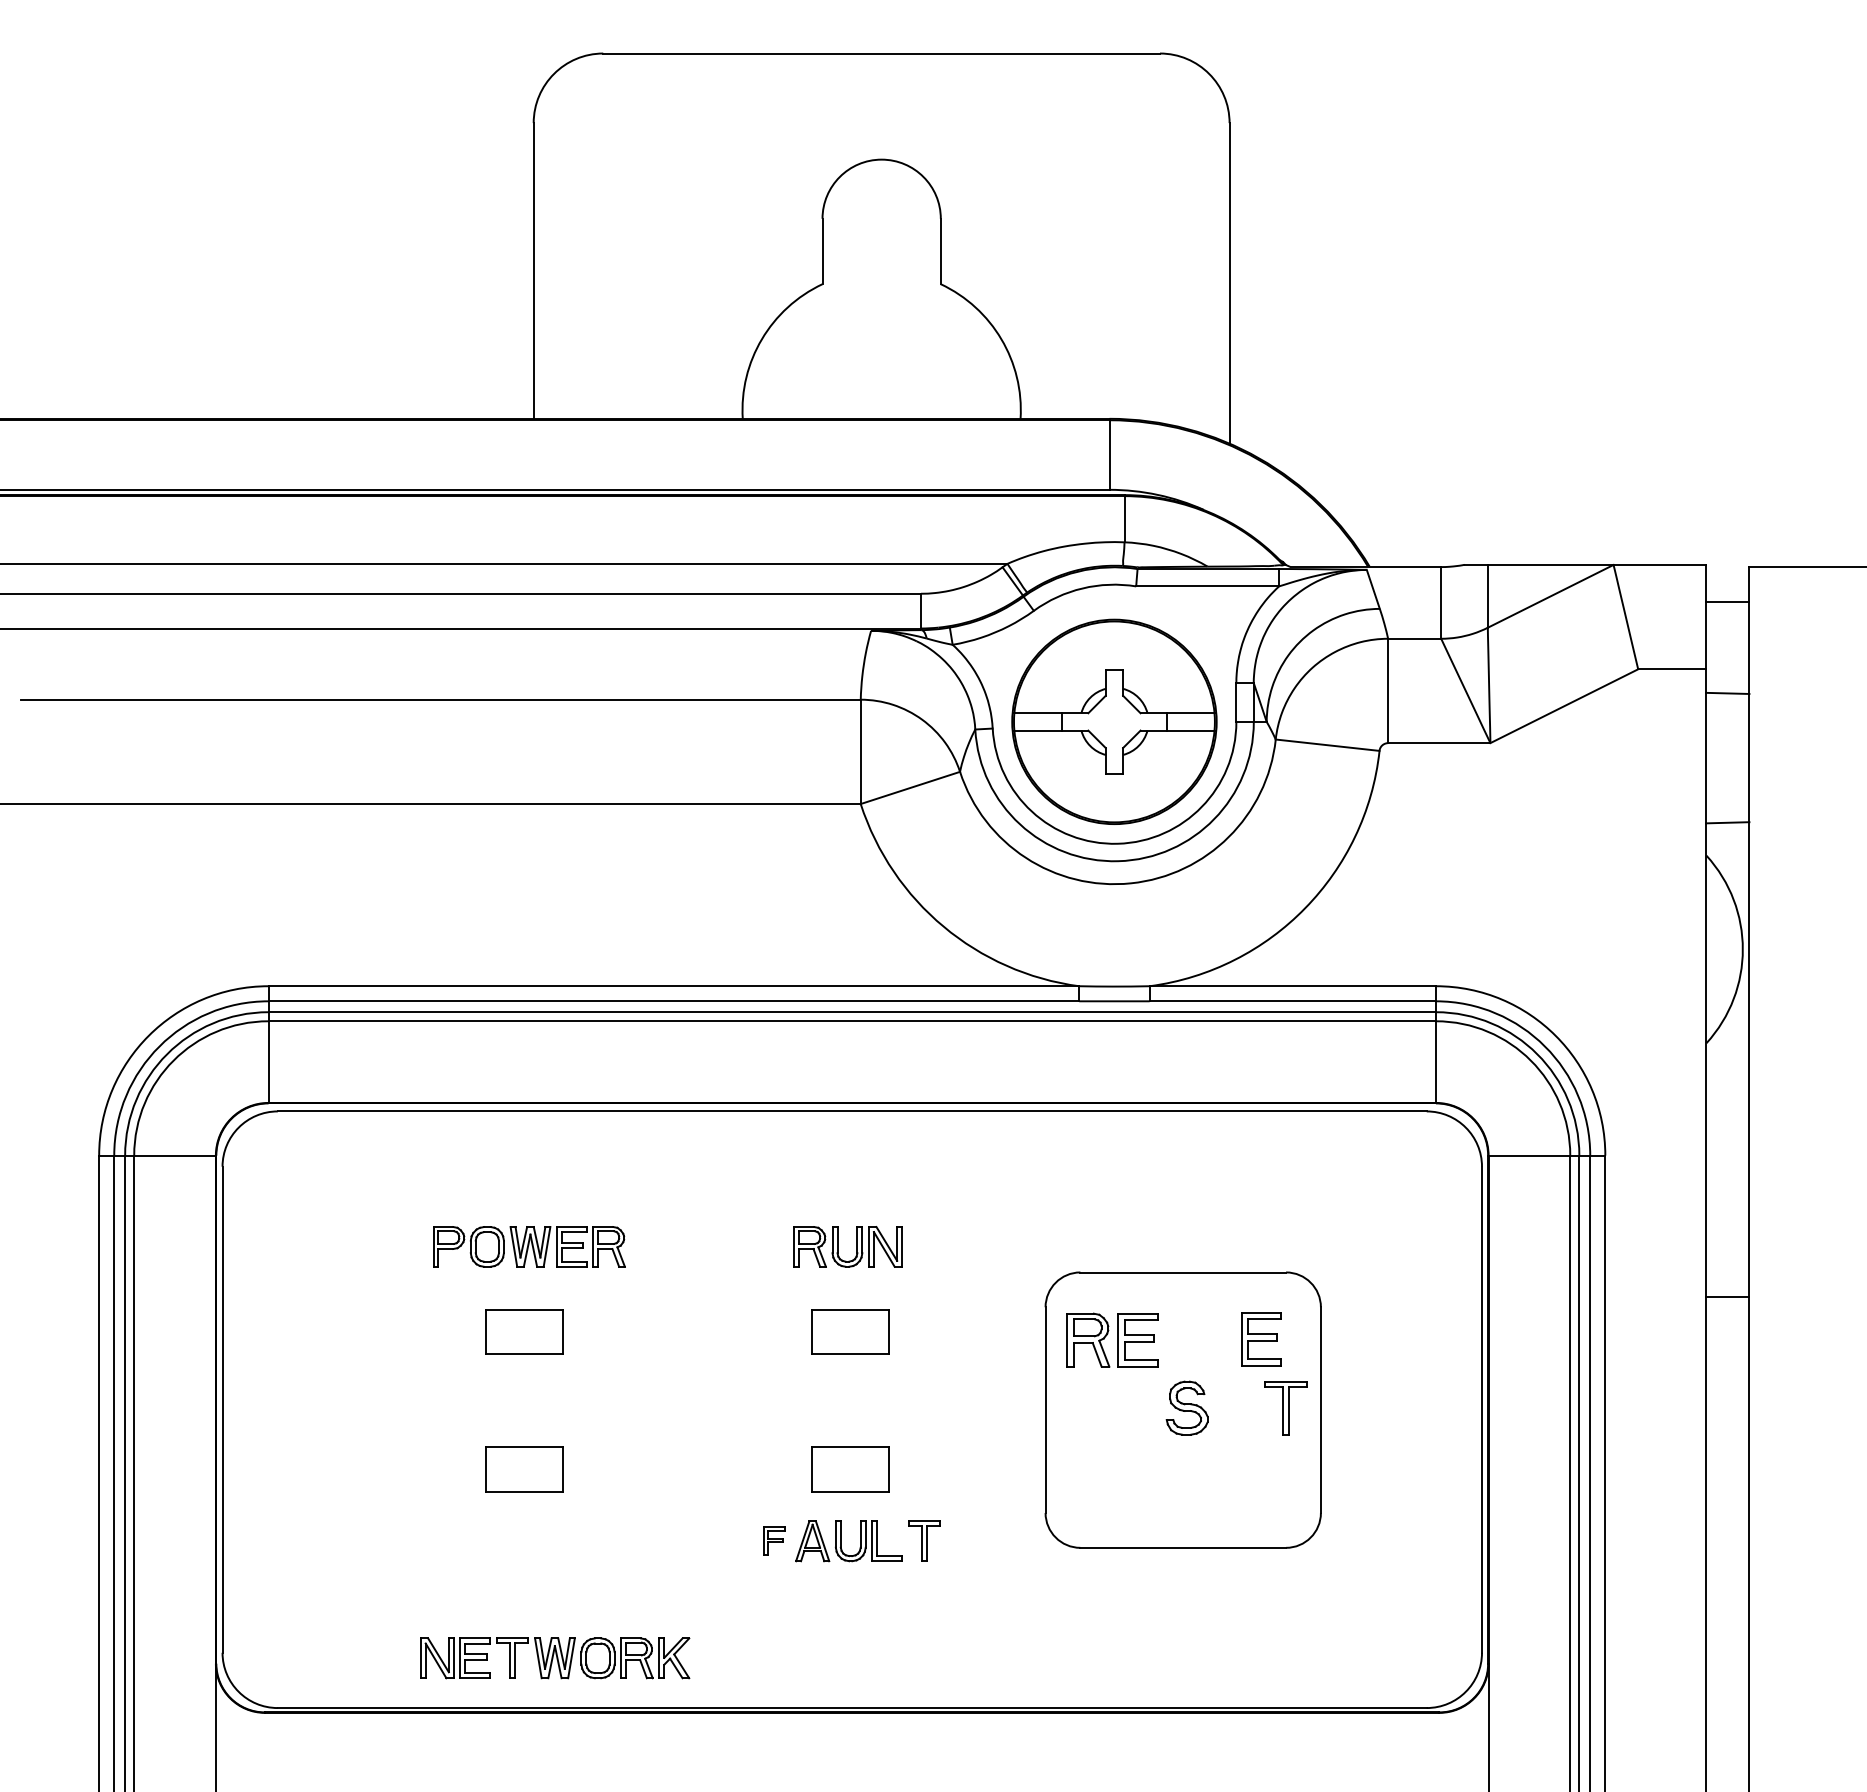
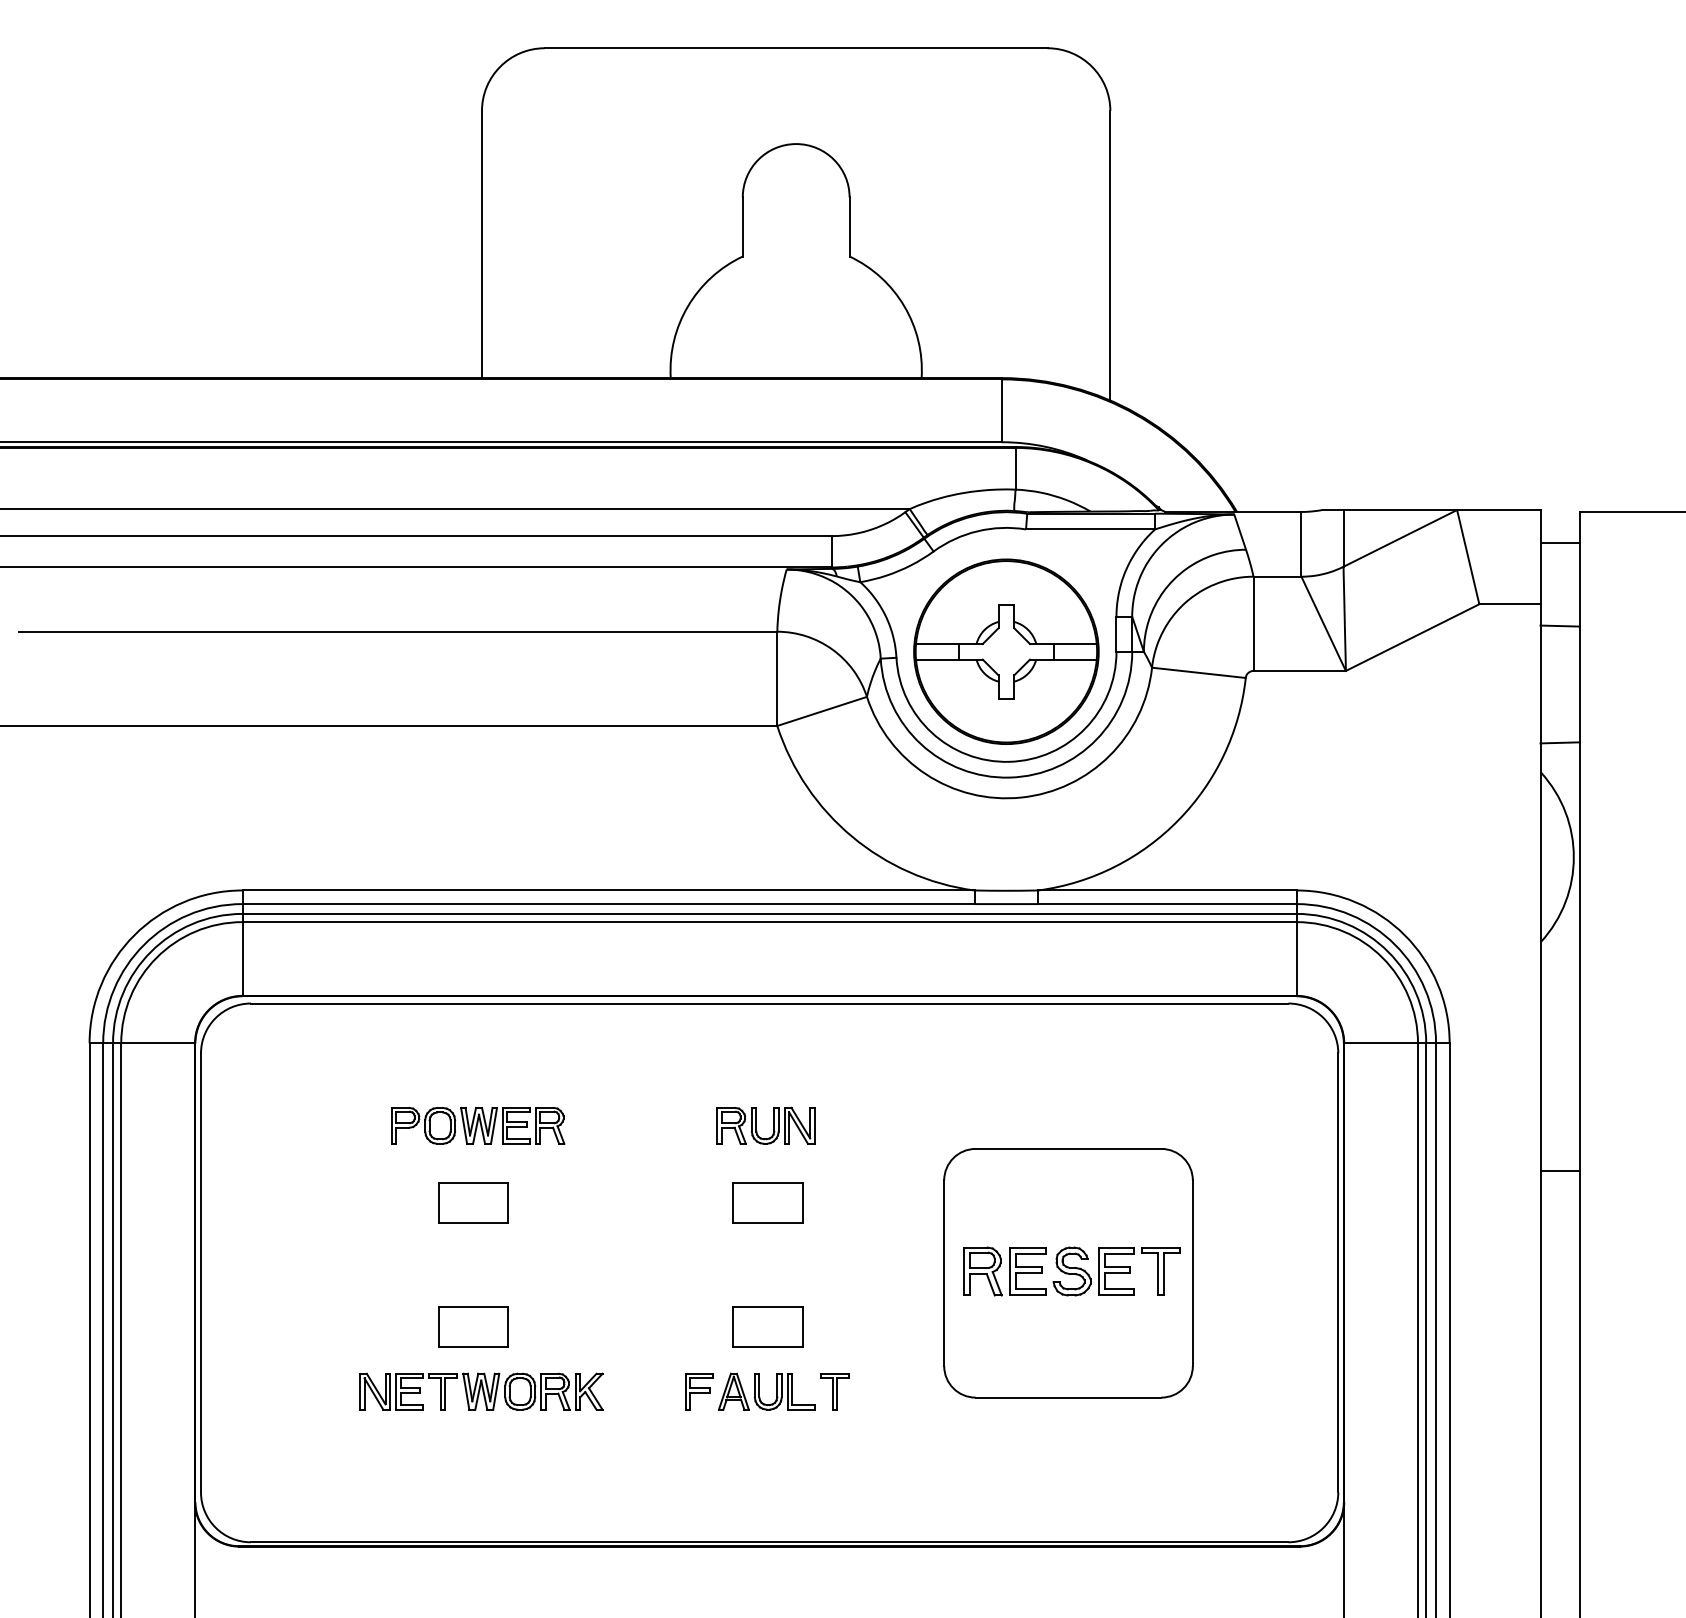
part: (1112, 1339) -> (1004, 1270), moved
part: (1261, 1339) -> (1116, 1271), moved
part: (774, 1540) -> (699, 1390), size x1.43
part: (555, 1658) -> (481, 1391), moved

